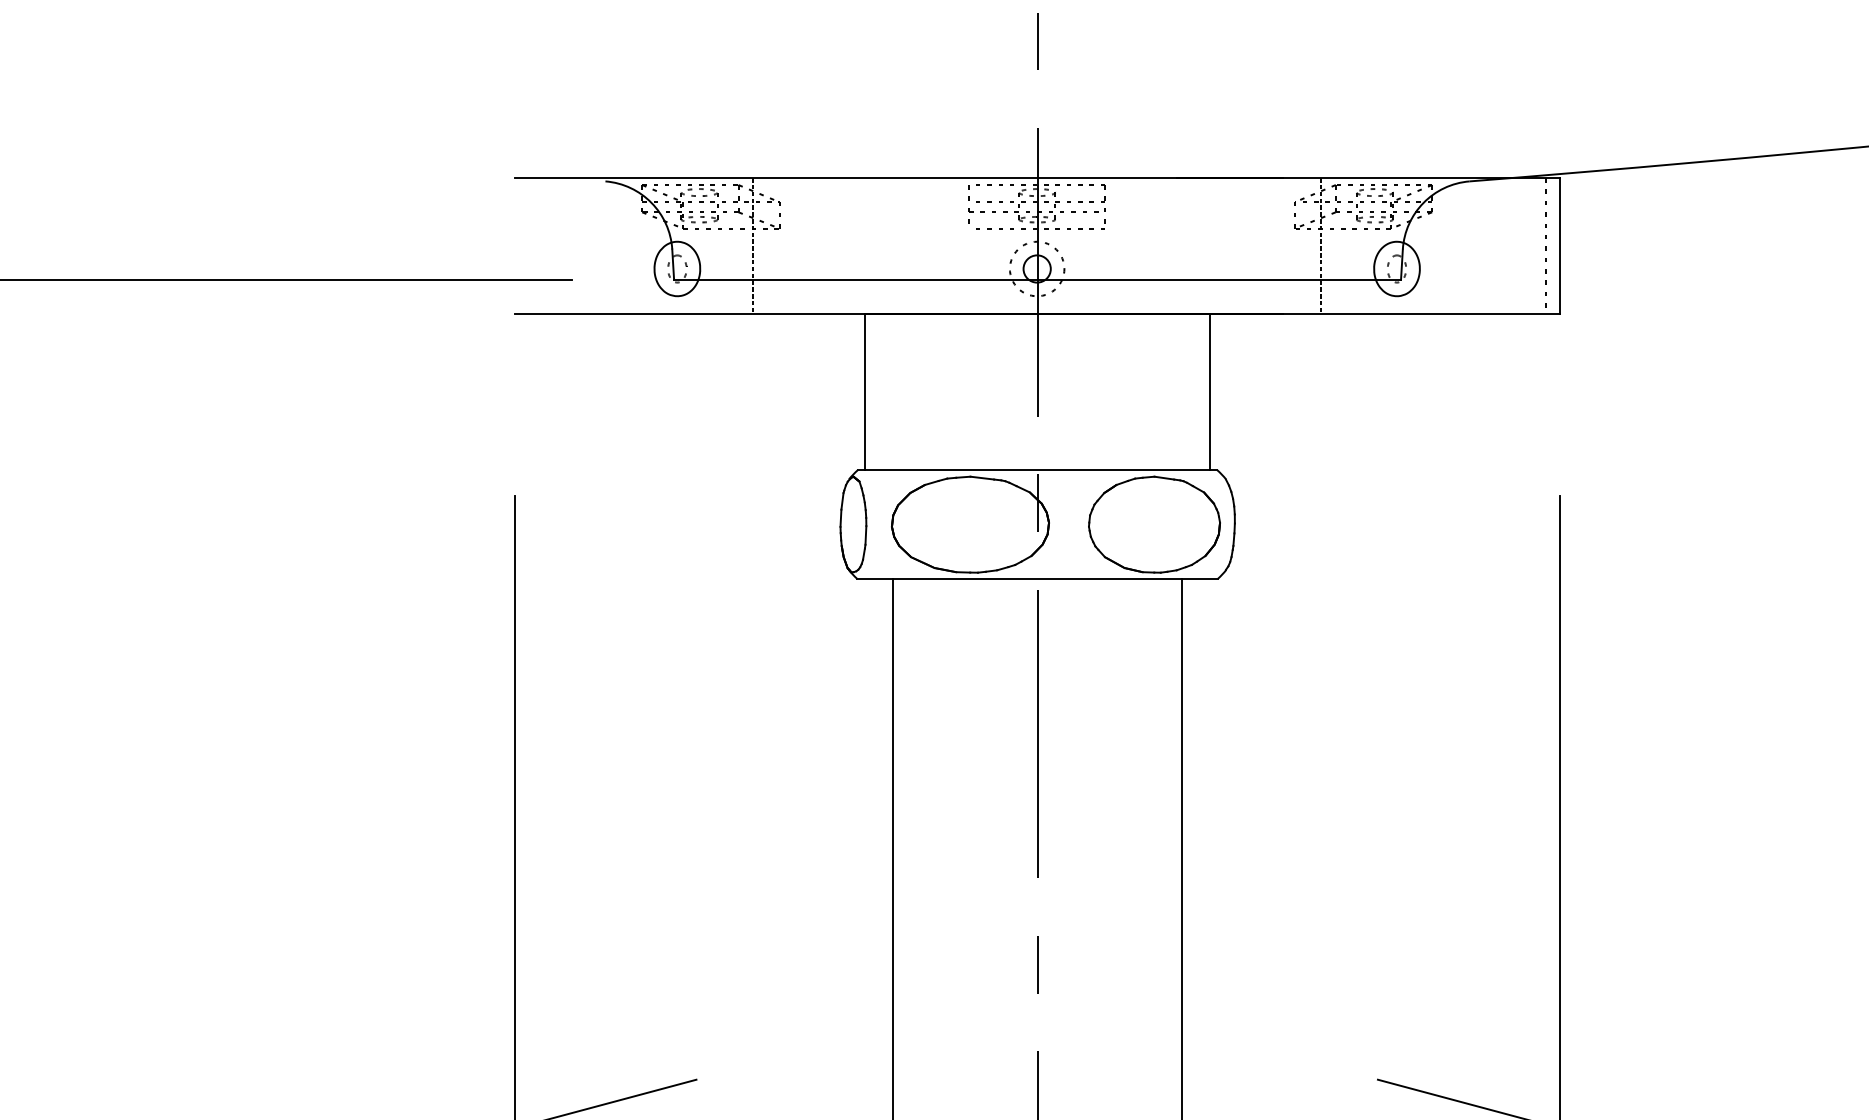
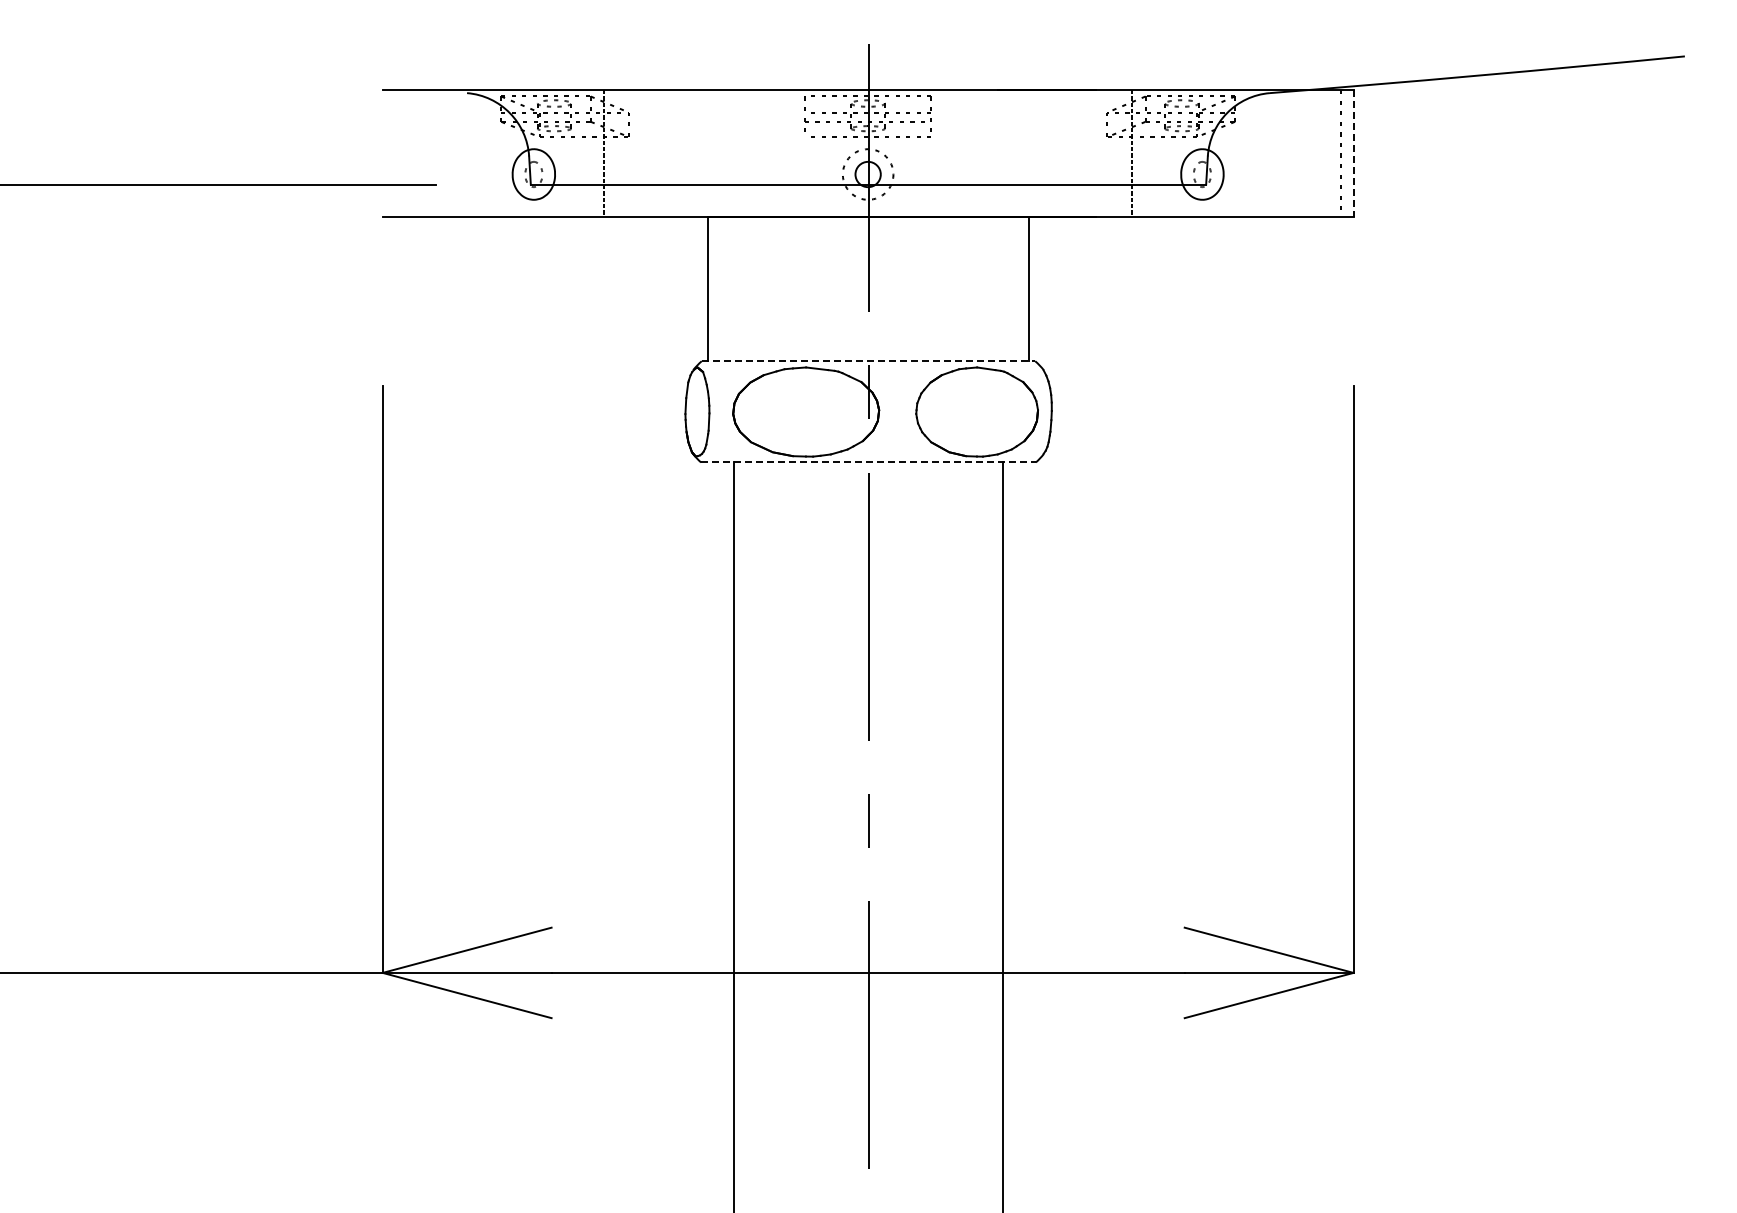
line: (1559, 246) -> (1353, 153), solid -> dashed
line: (1037, 470) -> (868, 361), solid -> dashed
line: (1037, 578) -> (868, 462), solid -> dashed

